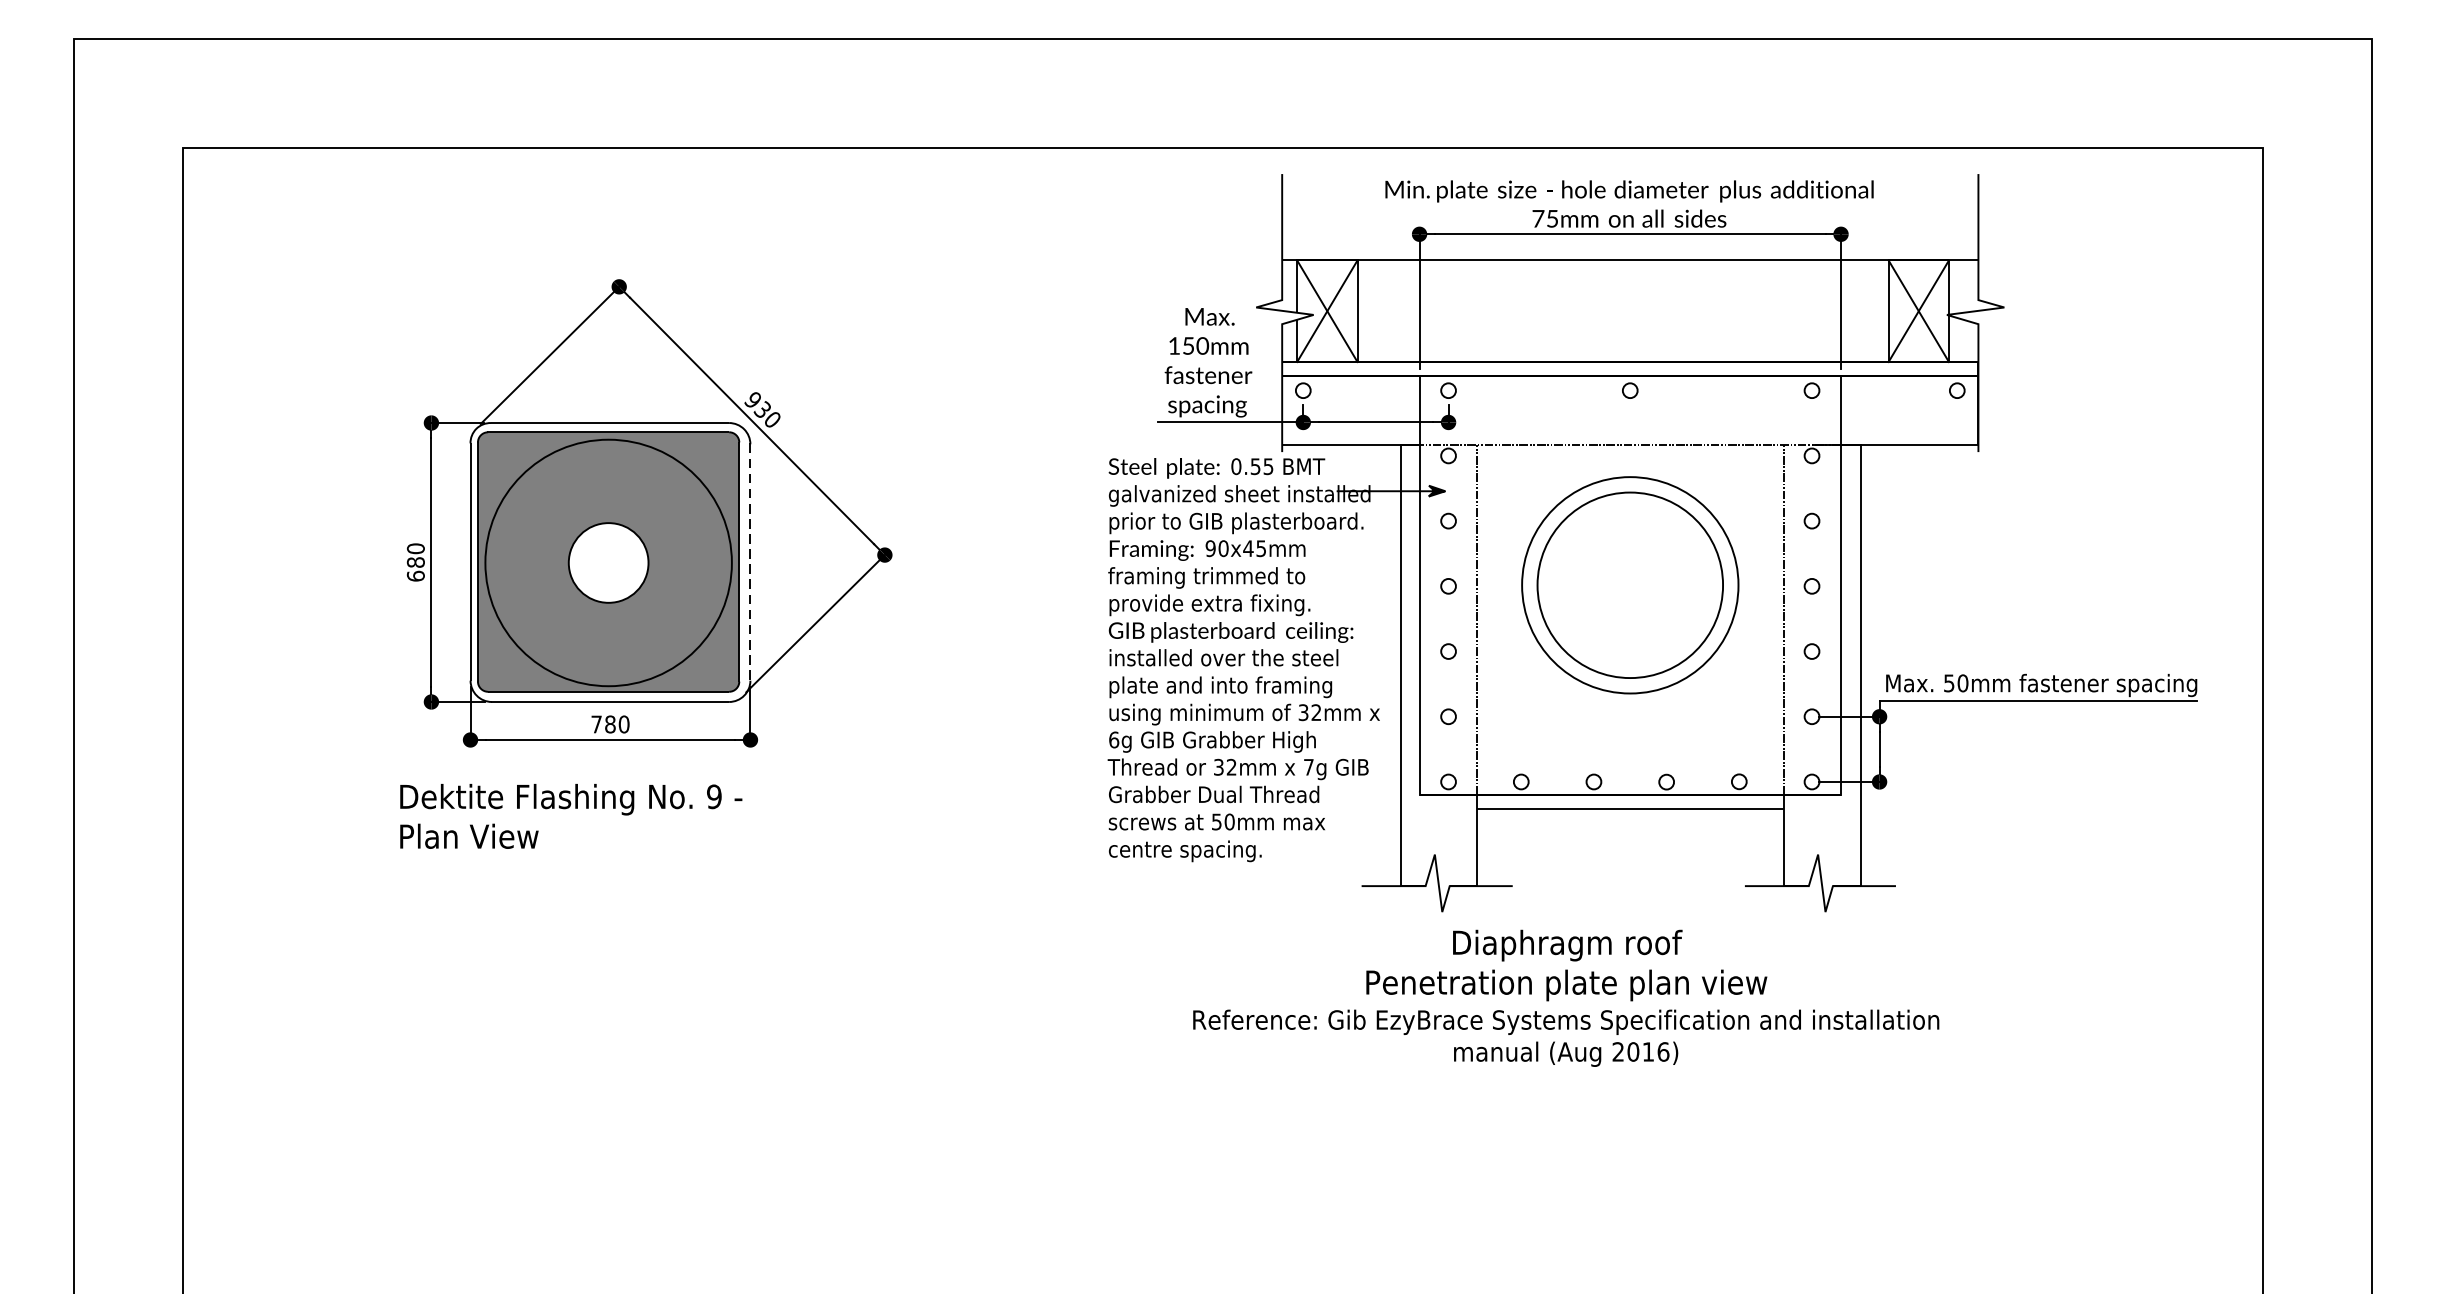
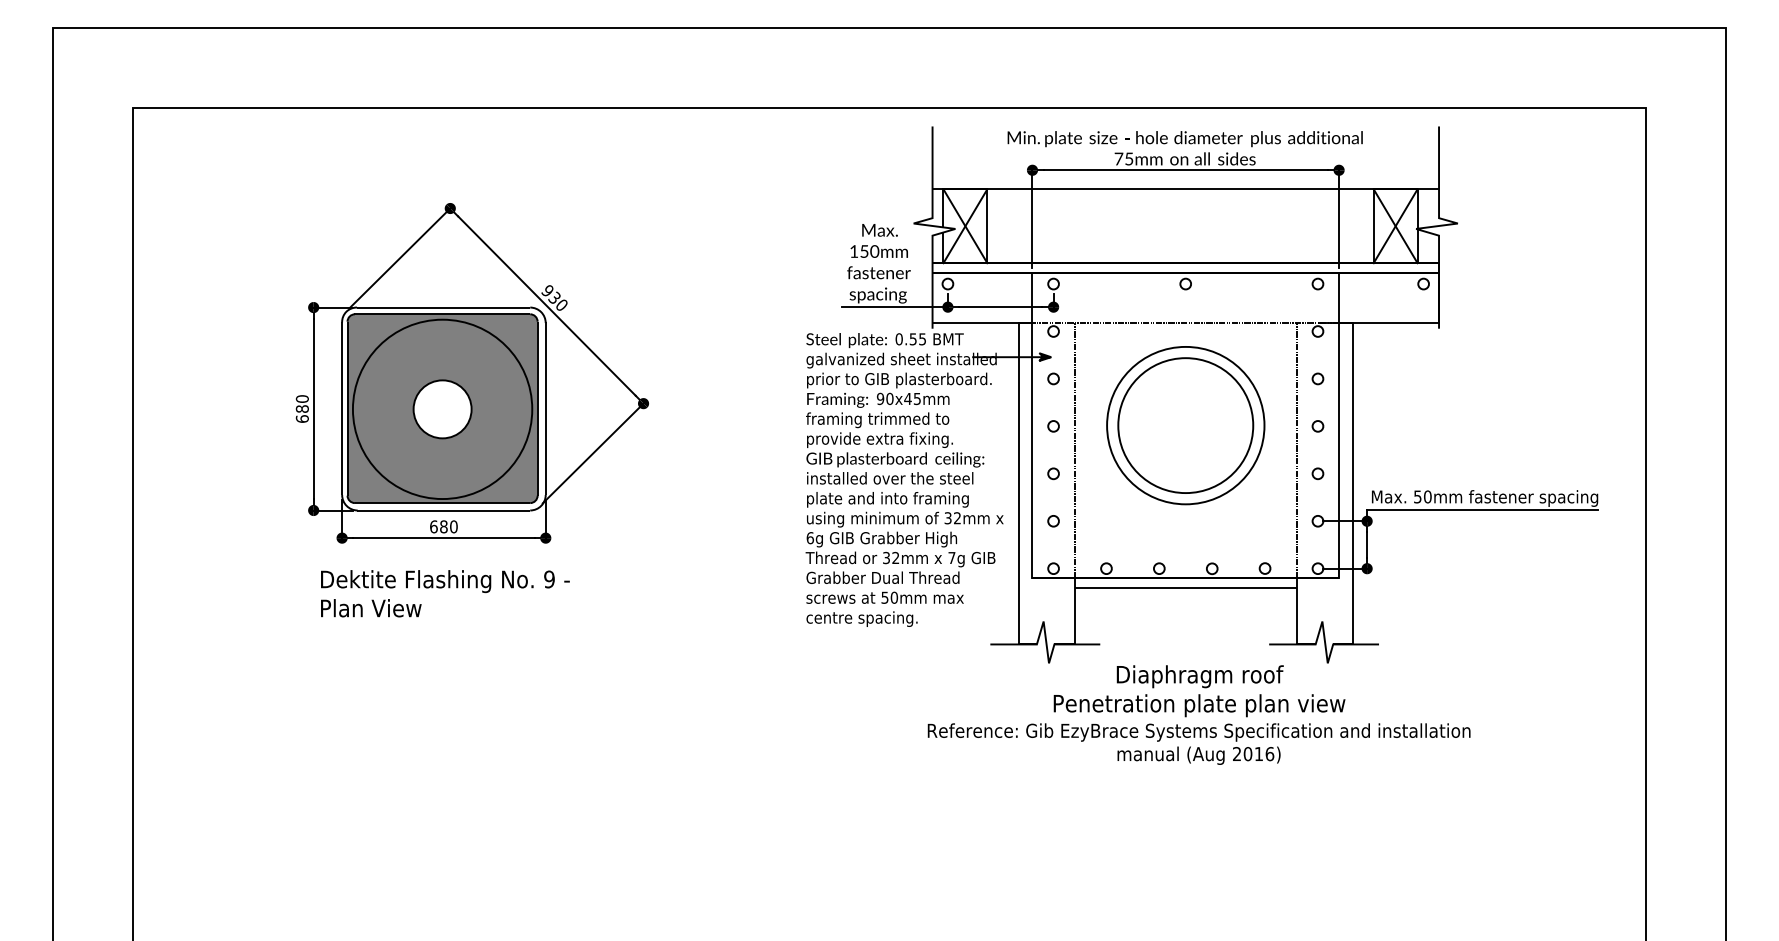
line: (750, 563) -> (545, 409), dashed -> solid
text: (596, 723) -> (433, 526), 780 -> 680
text: (571, 816) -> (445, 593), moved
text: (1565, 997) -> (1198, 714), moved

